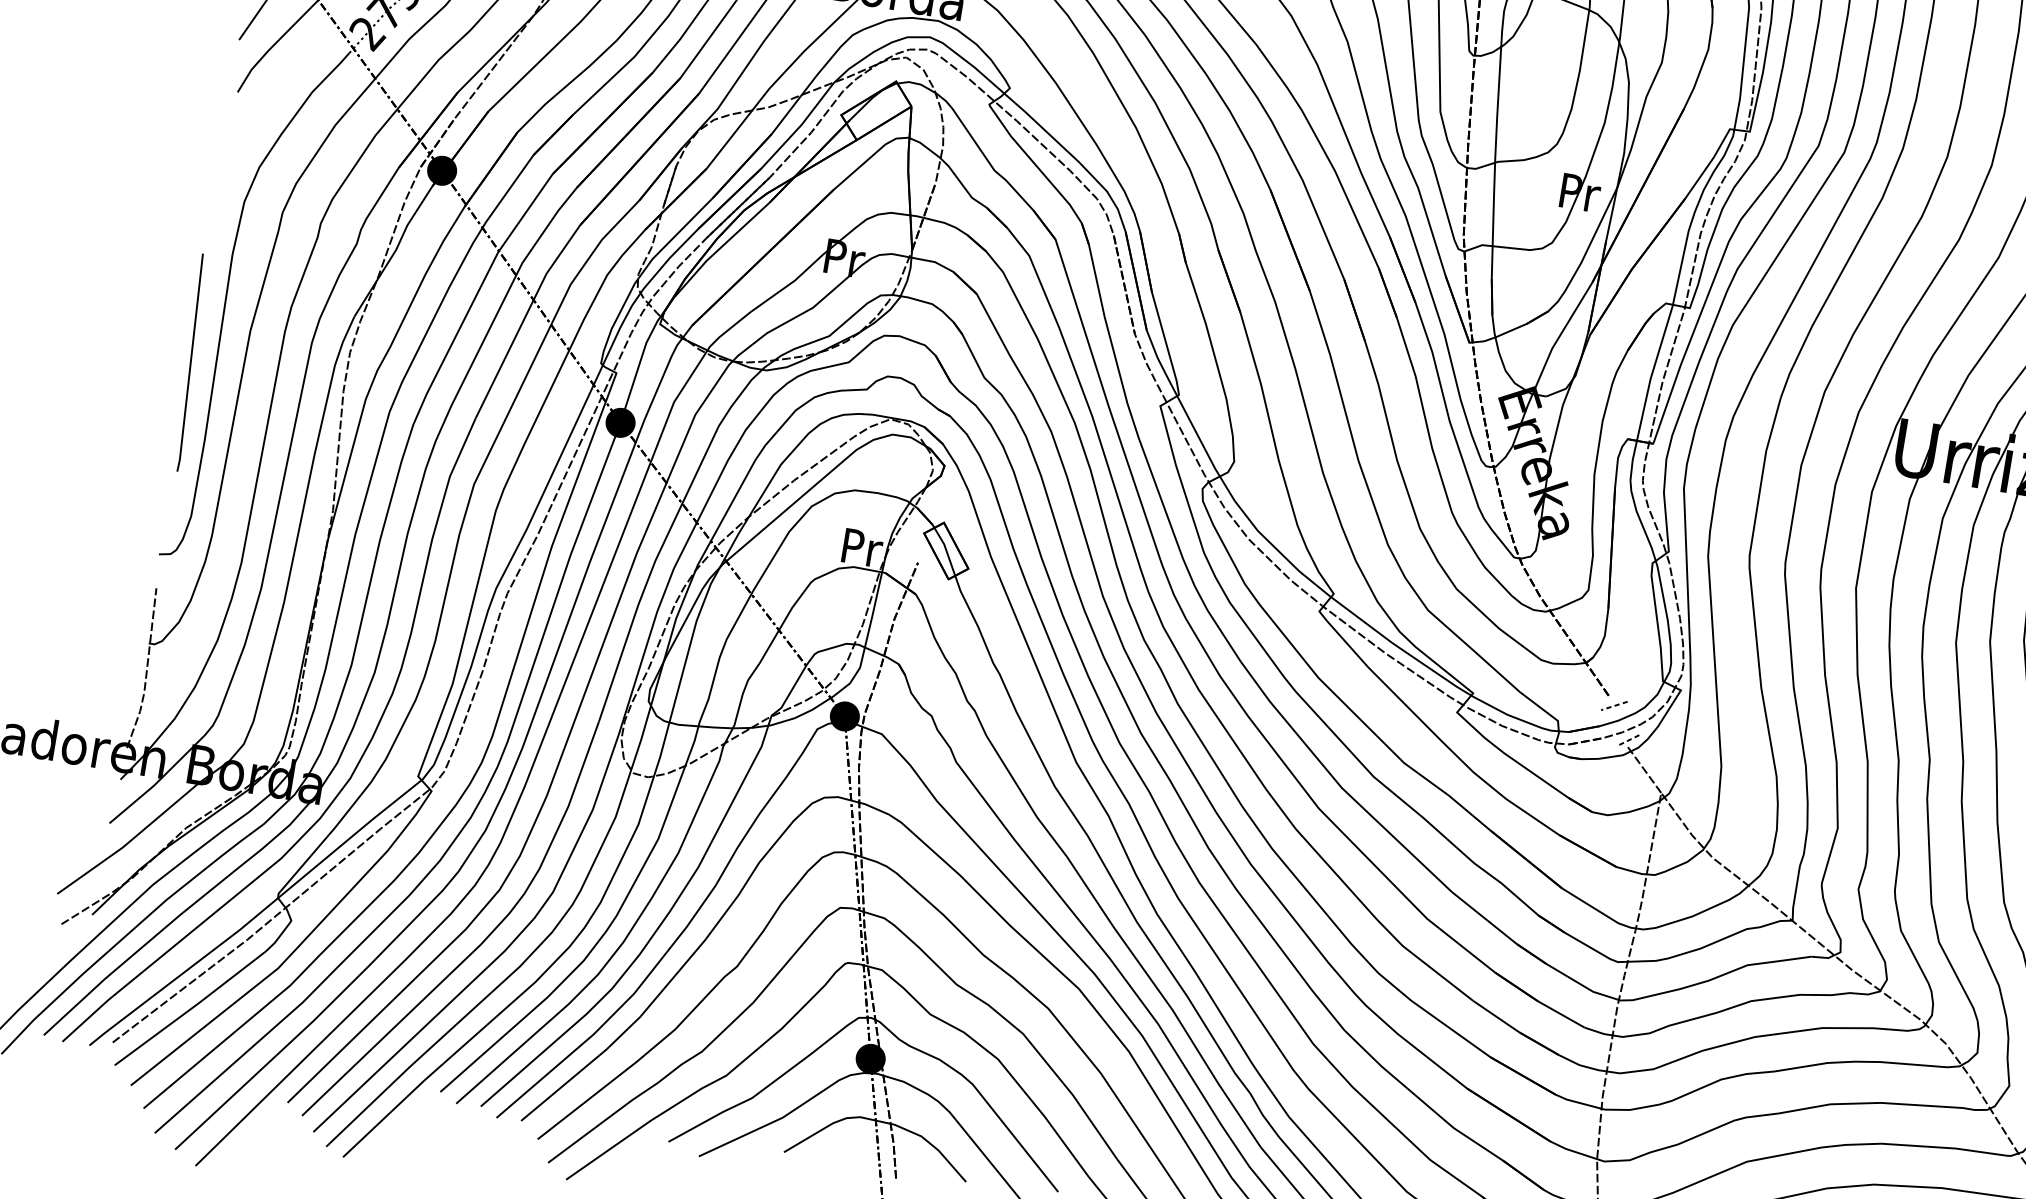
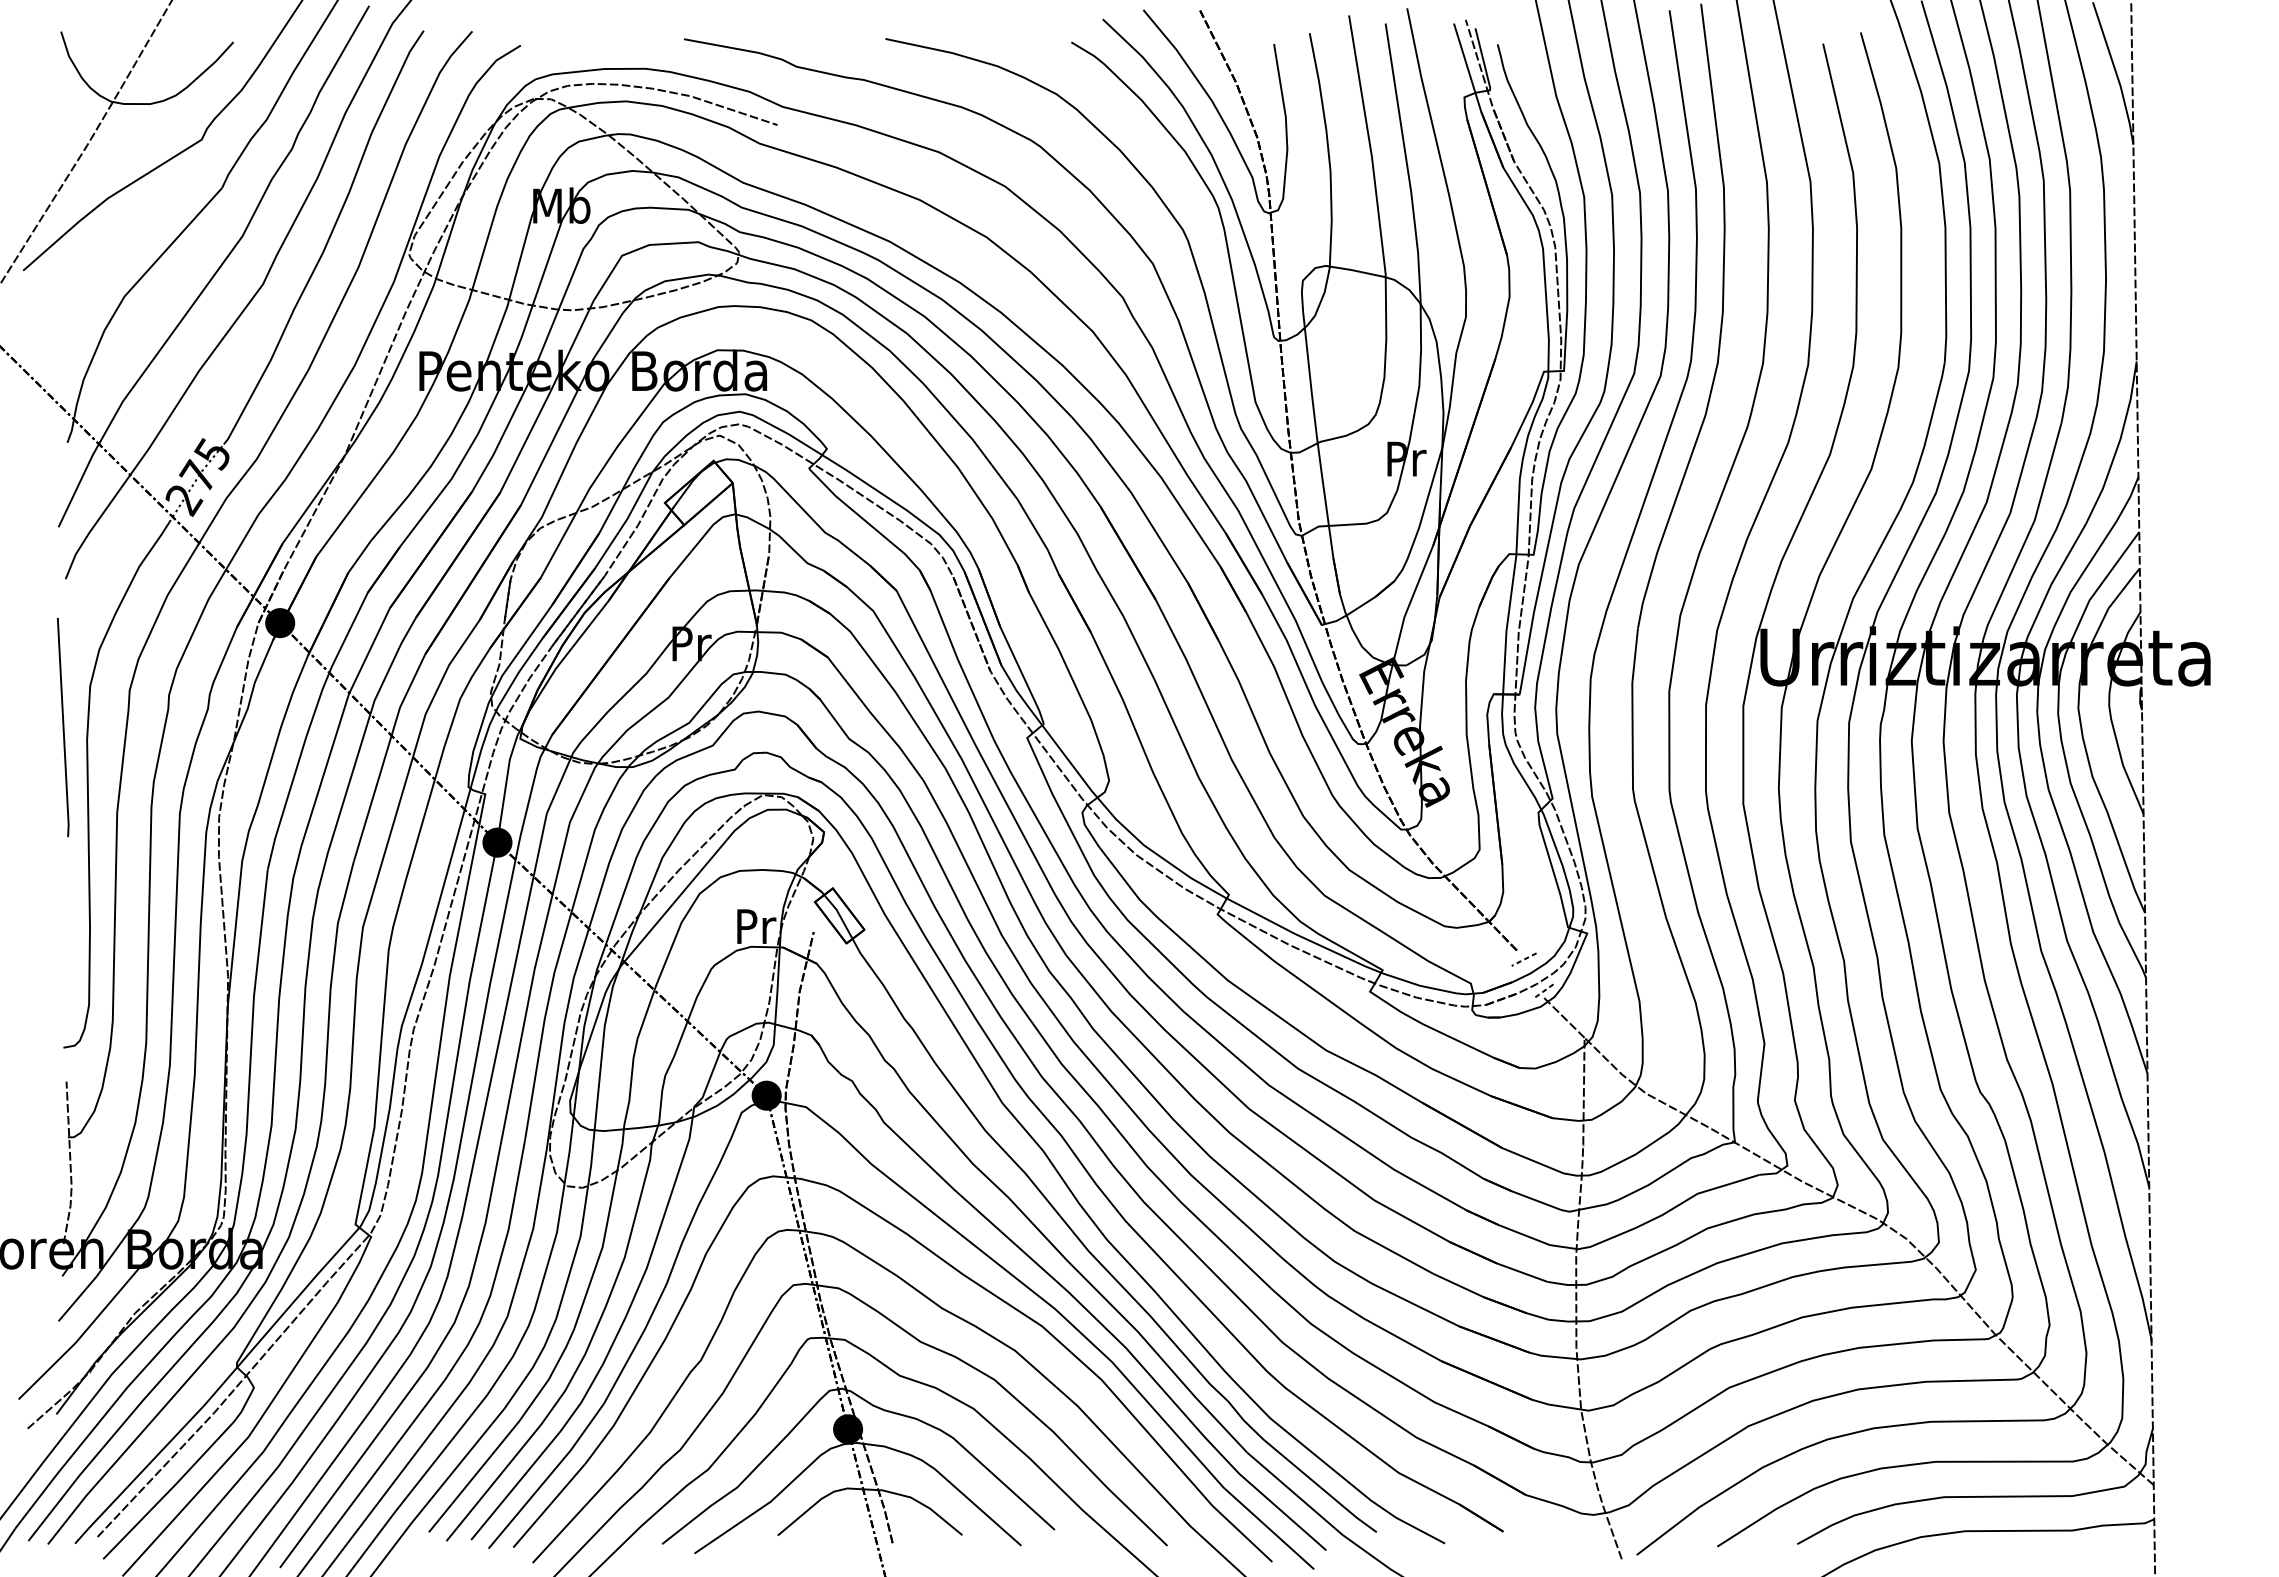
line: (190, 362) -> (63, 727), moved

